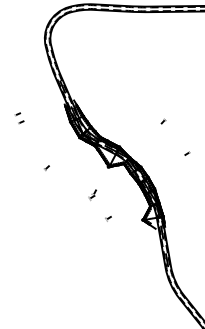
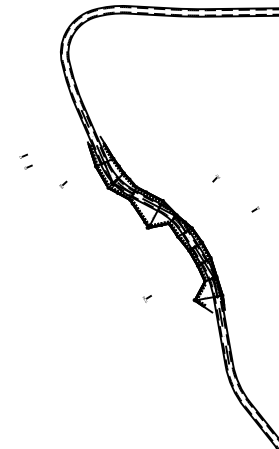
part: (164, 121) -> (216, 178), moved
part: (46, 168) -> (63, 184), moved
part: (92, 195) -> (125, 266), removed

